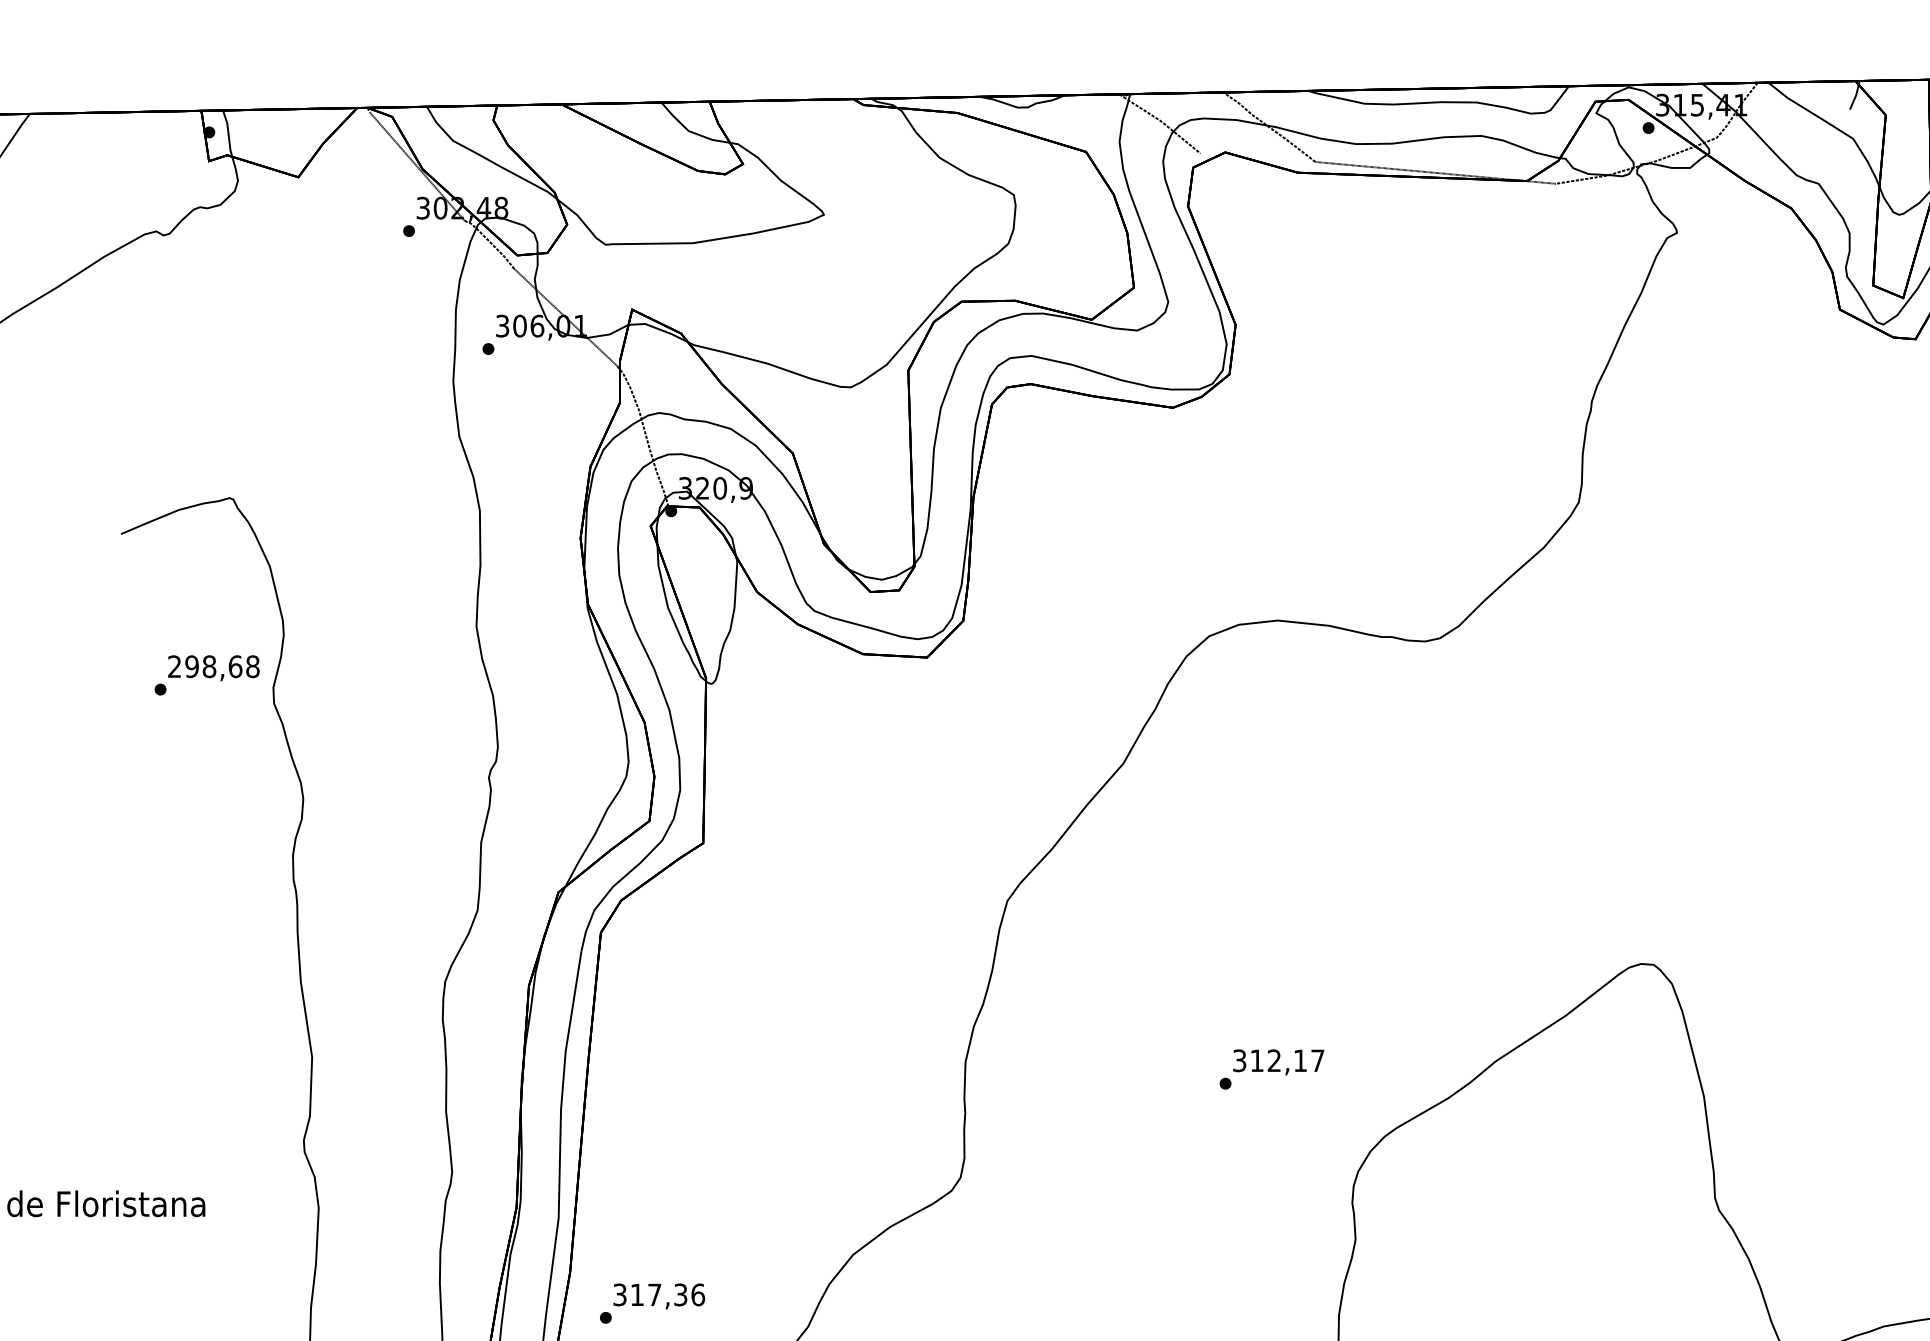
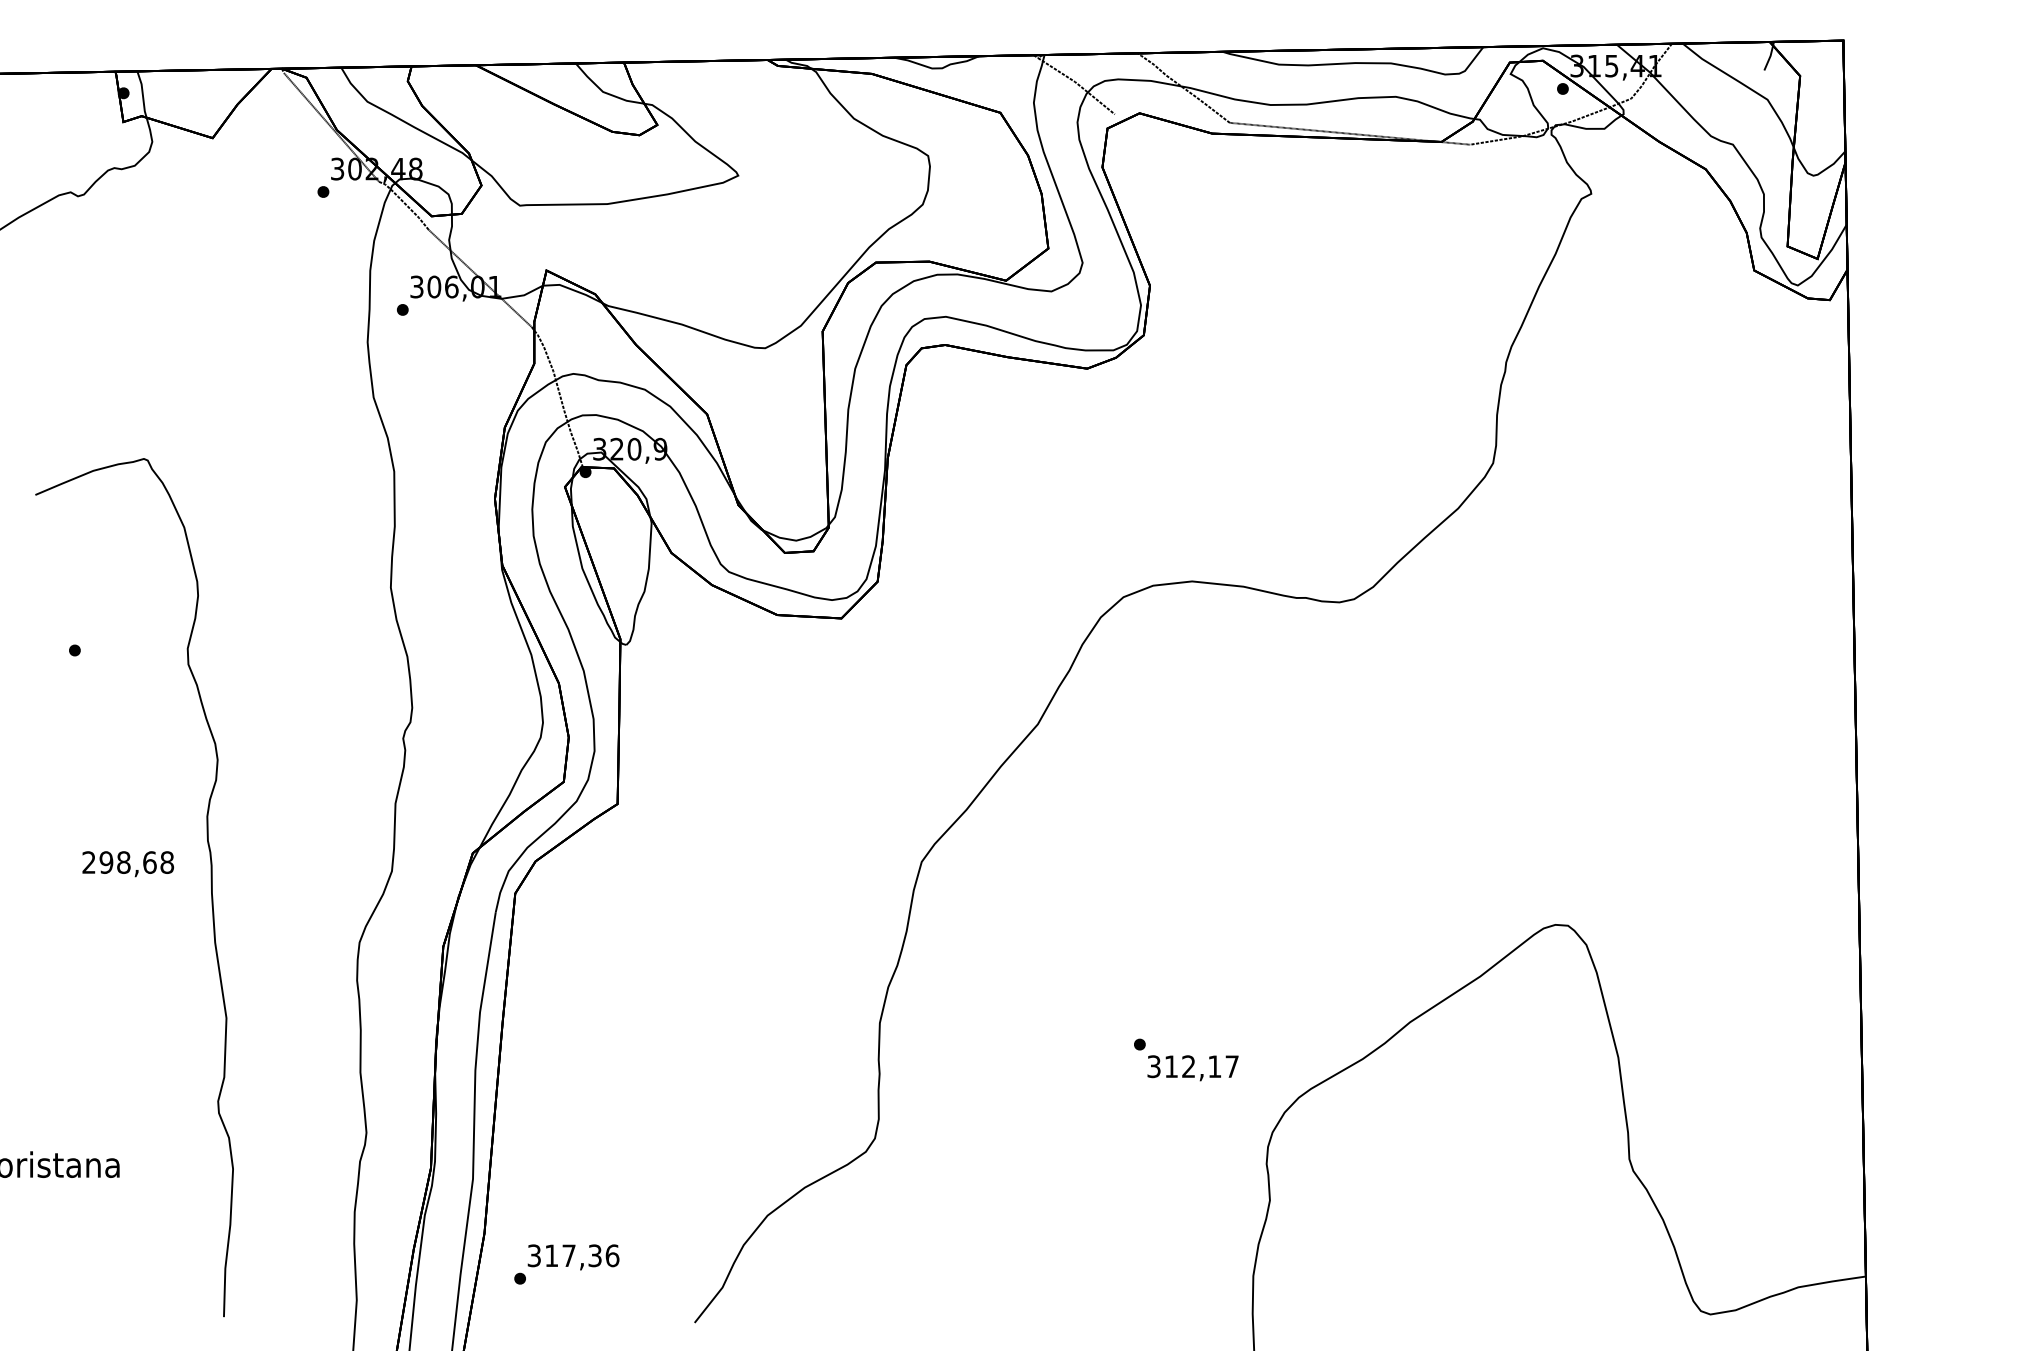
text: (214, 668) -> (128, 864), moved
text: (1278, 1062) -> (1192, 1068), moved

